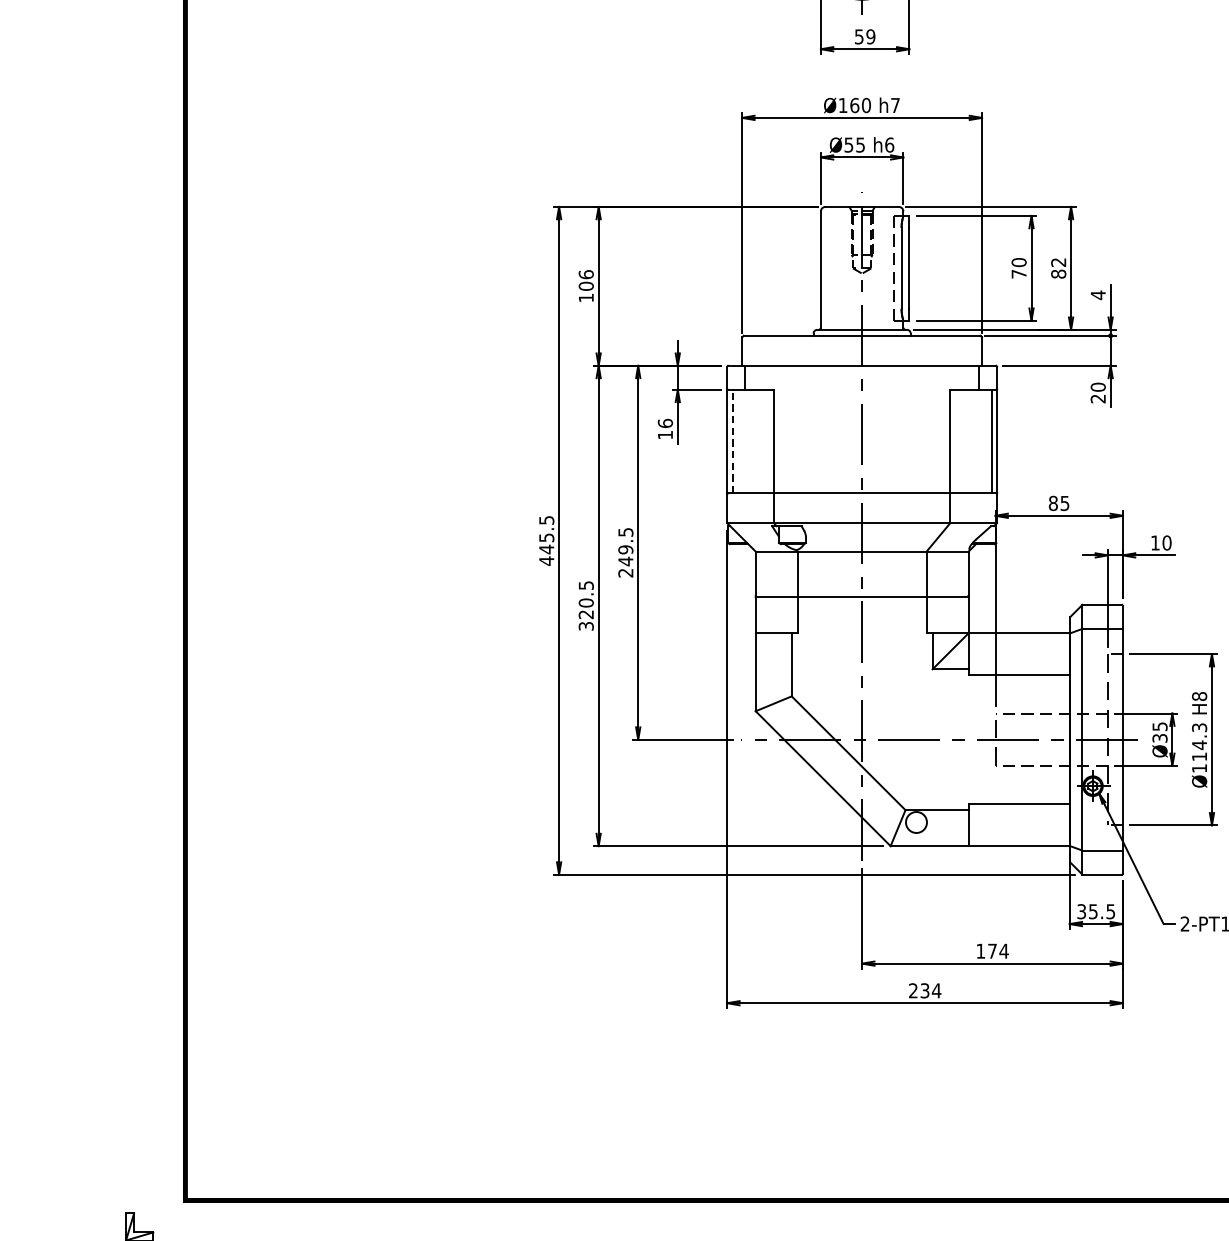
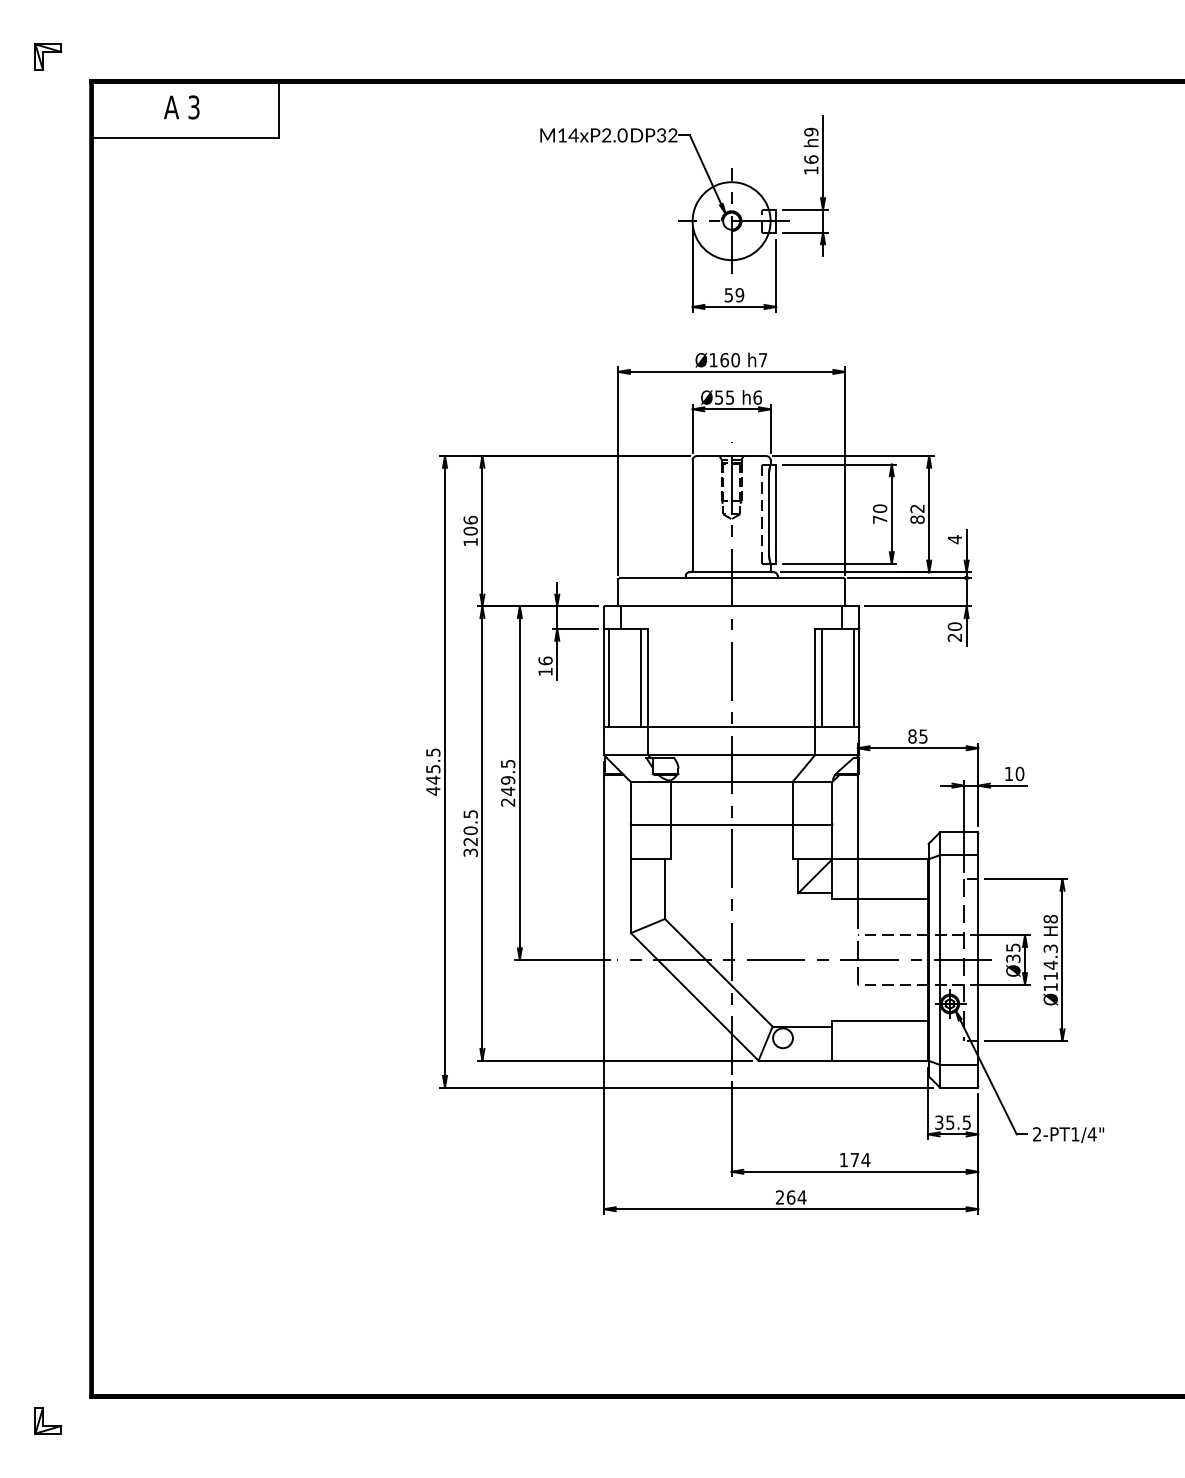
line: (733, 441) -> (609, 677), dashed -> solid
line: (765, 441) -> (640, 677), added
line: (958, 441) -> (822, 677), added
text: (924, 990) -> (790, 1197), 234 -> 264

